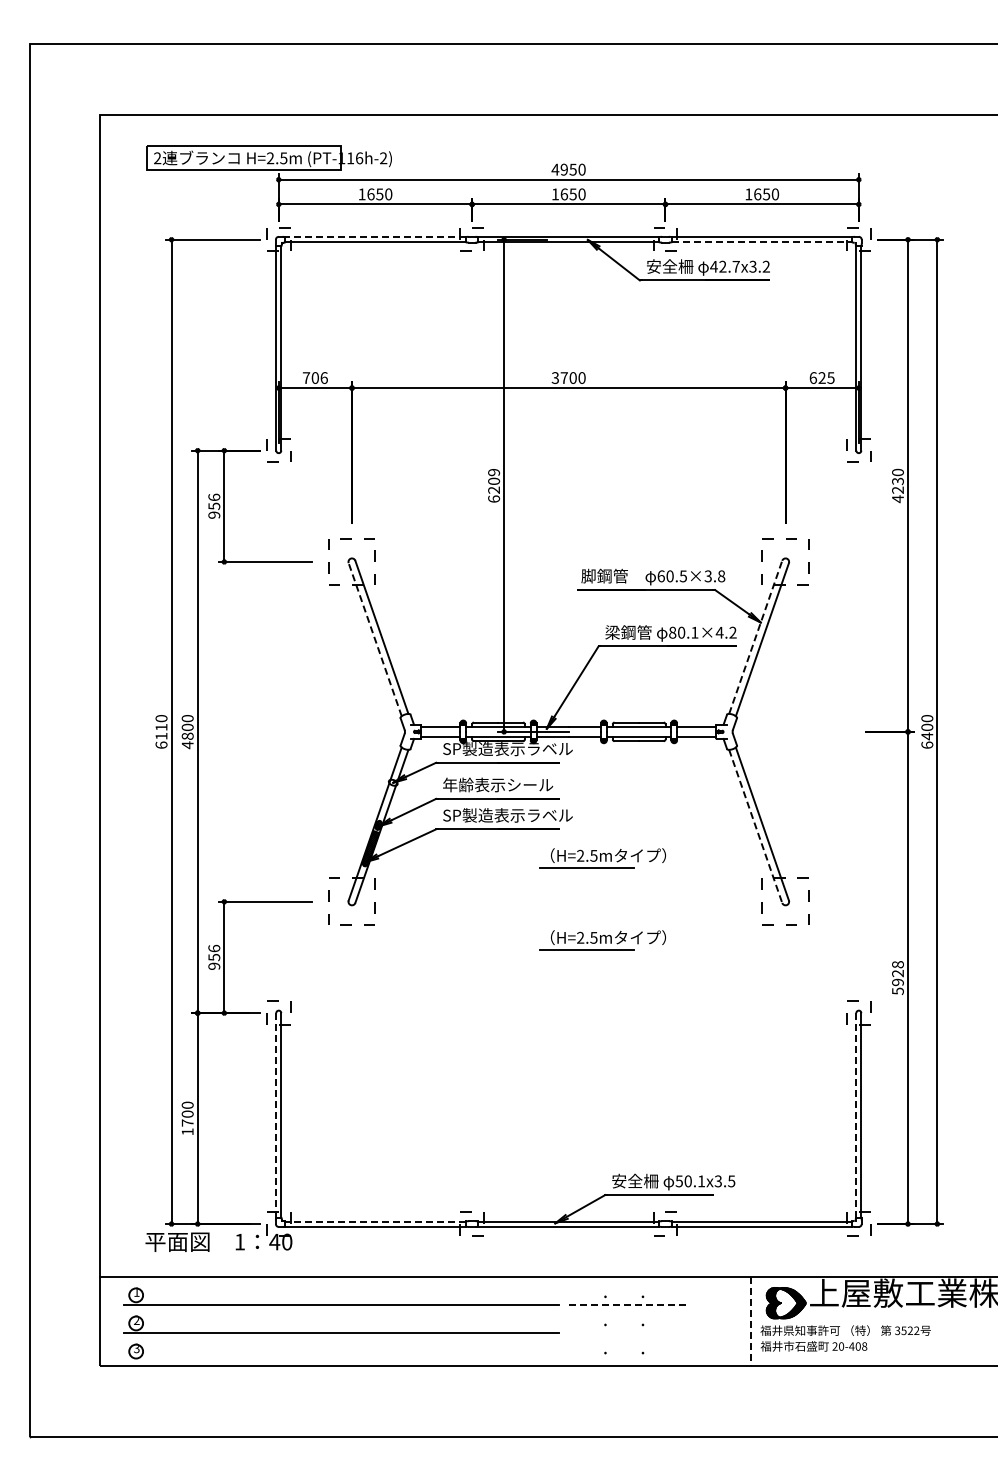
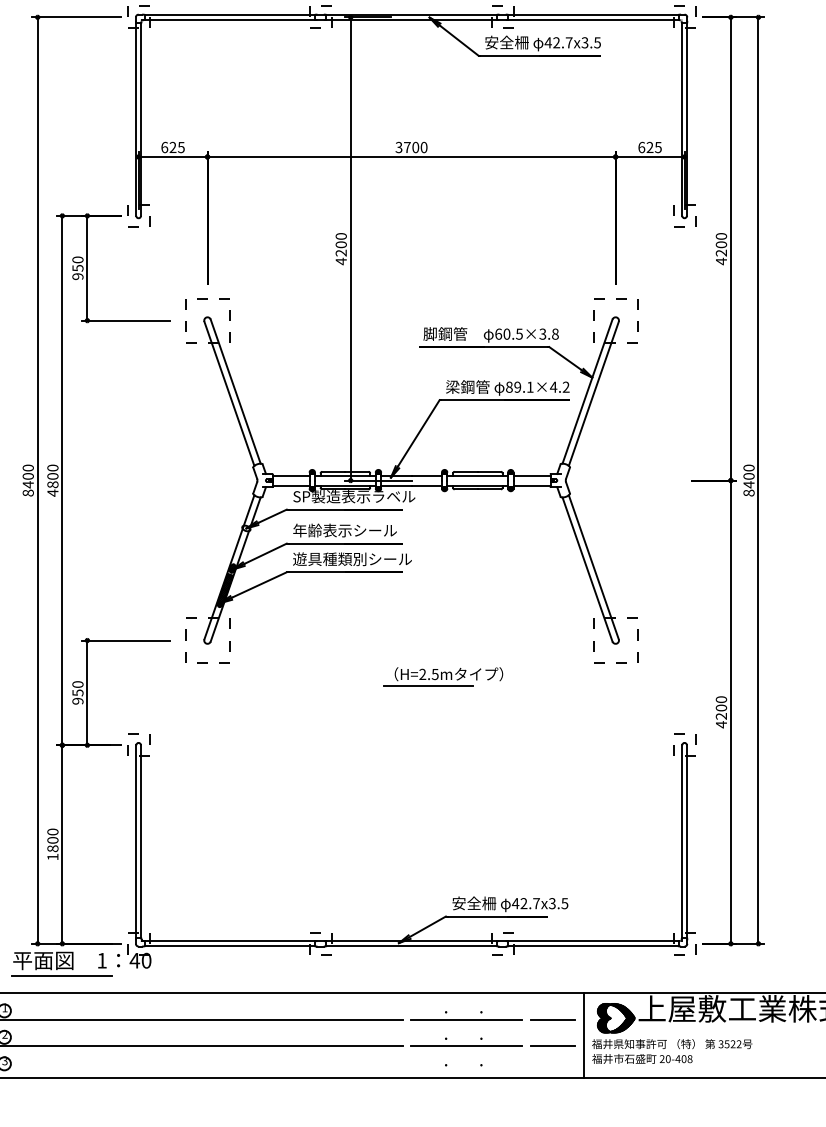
line: (375, 237) -> (229, 15), dashed -> solid
line: (762, 242) -> (593, 19), dashed -> solid
text: (765, 266) -> (596, 42), 42.7x3.2 -> 42.7x3.5
text: (315, 378) -> (173, 147), 706 -> 625
text: (897, 481) -> (720, 244), 4230 -> 4200
text: (494, 485) -> (341, 248), 6209 -> 4200
text: (214, 496) -> (78, 259), 956 -> 950
text: (681, 632) -> (517, 387), 80.1×4.2 -> 89.1×4.2
line: (755, 636) -> (587, 390), dashed -> solid
line: (375, 639) -> (229, 393), dashed -> solid
text: (161, 735) -> (28, 483), 6110 -> 8400
text: (927, 744) -> (749, 492), 6400 -> 8400
text: (507, 815) -> (353, 559), SP製造表示ラベル -> 遊具種類別シール
line: (755, 826) -> (587, 569), dashed -> solid
part: (602, 858) -> (443, 599), removed
text: (214, 948) -> (78, 684), 956 -> 950
text: (897, 978) -> (720, 712), 5928 -> 4200
line: (276, 1115) -> (136, 841), dashed -> solid
line: (856, 1115) -> (682, 841), dashed -> solid
text: (187, 1122) -> (52, 848), 1700 -> 1800
text: (690, 1181) -> (526, 903), 50.1x3.5 -> 42.7x3.5
line: (375, 1221) -> (229, 941), dashed -> solid
line: (197, 1258) -> (62, 976), added
line: (627, 1304) -> (466, 1019), dashed -> solid
line: (718, 1304) -> (552, 1019), added
line: (751, 1321) -> (583, 1035), dashed -> solid
line: (626, 1332) -> (465, 1045), added
line: (718, 1332) -> (552, 1045), added

